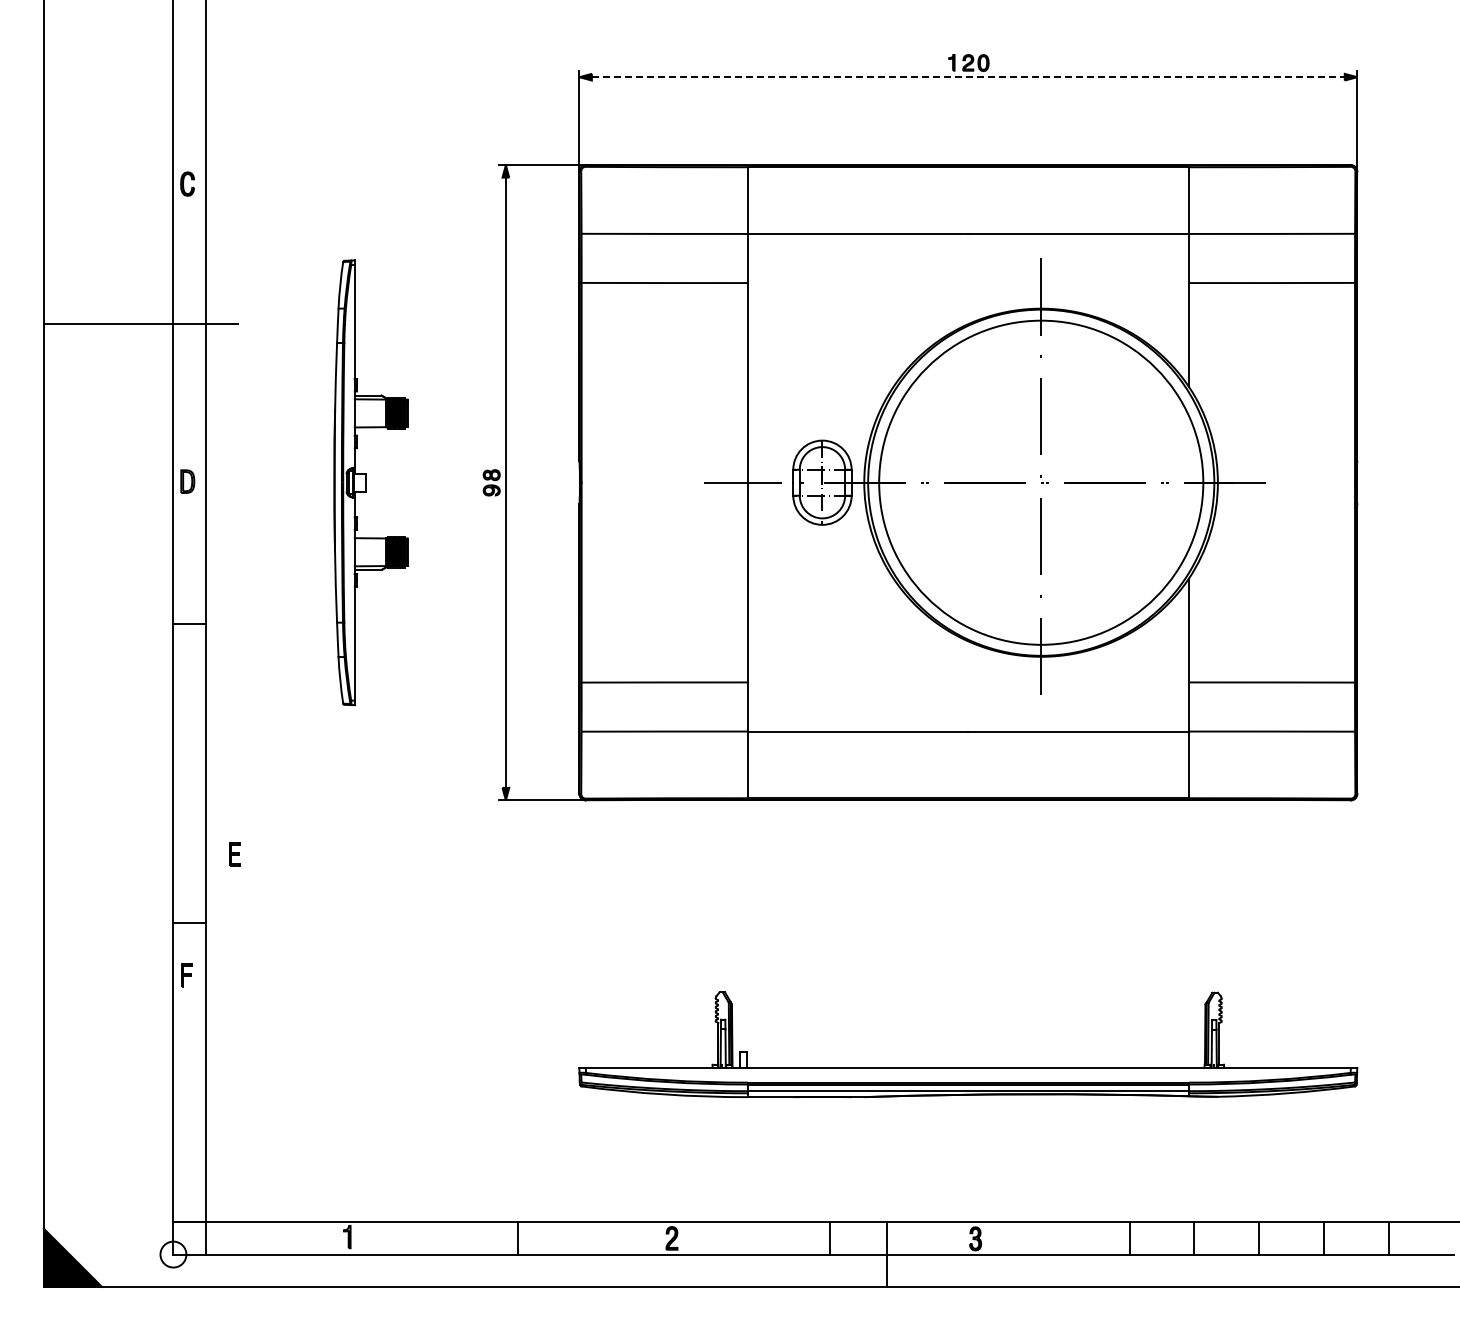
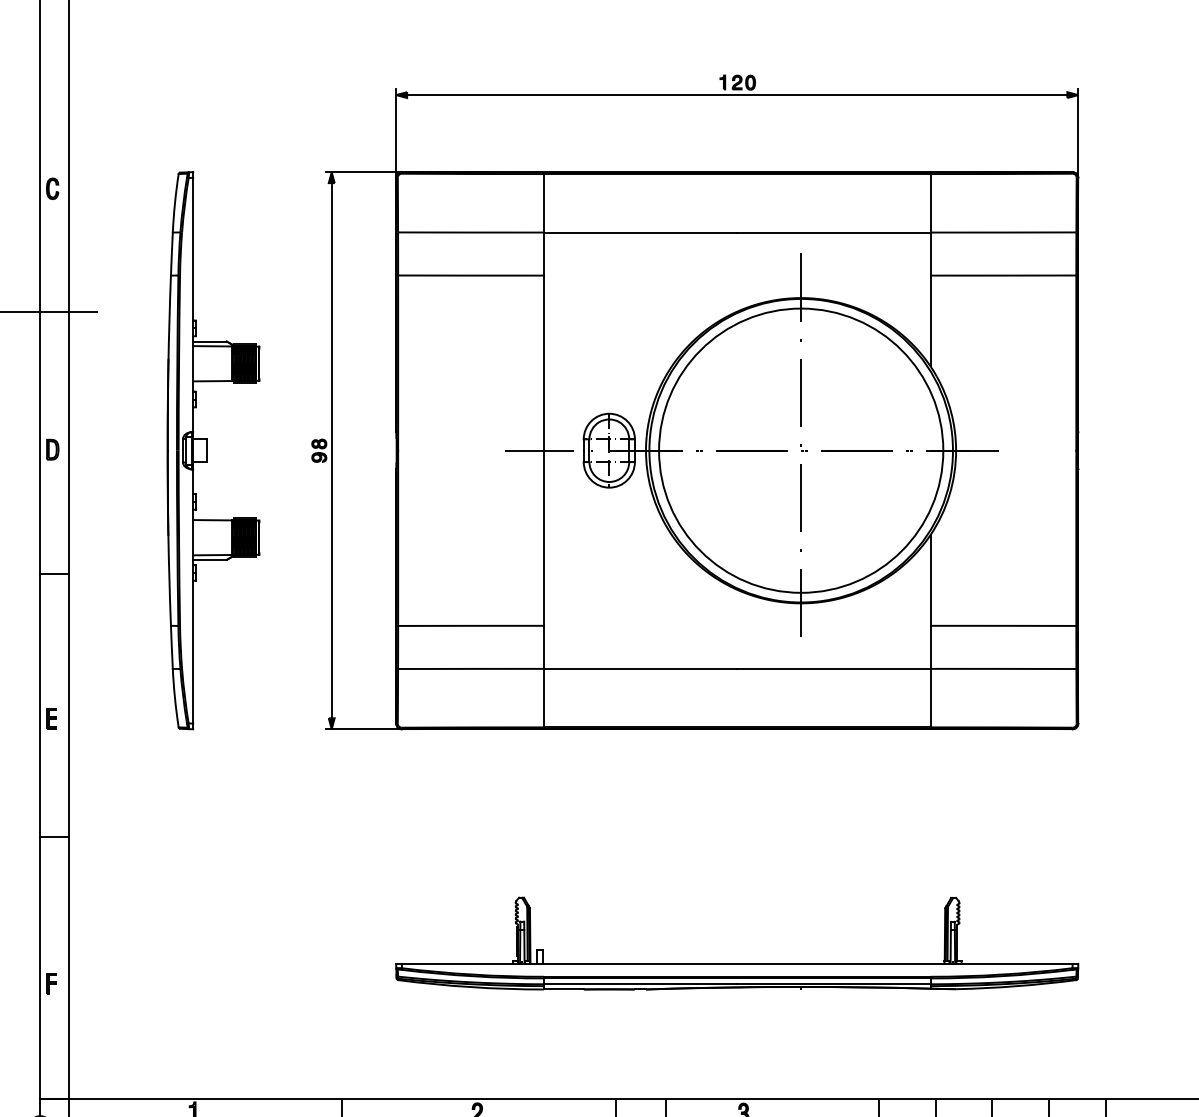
line: (968, 77) -> (737, 95), dashed -> solid
part: (370, 482) -> (213, 450), size x1.43
part: (234, 854) -> (51, 718), moved
part: (186, 975) -> (51, 983), moved

